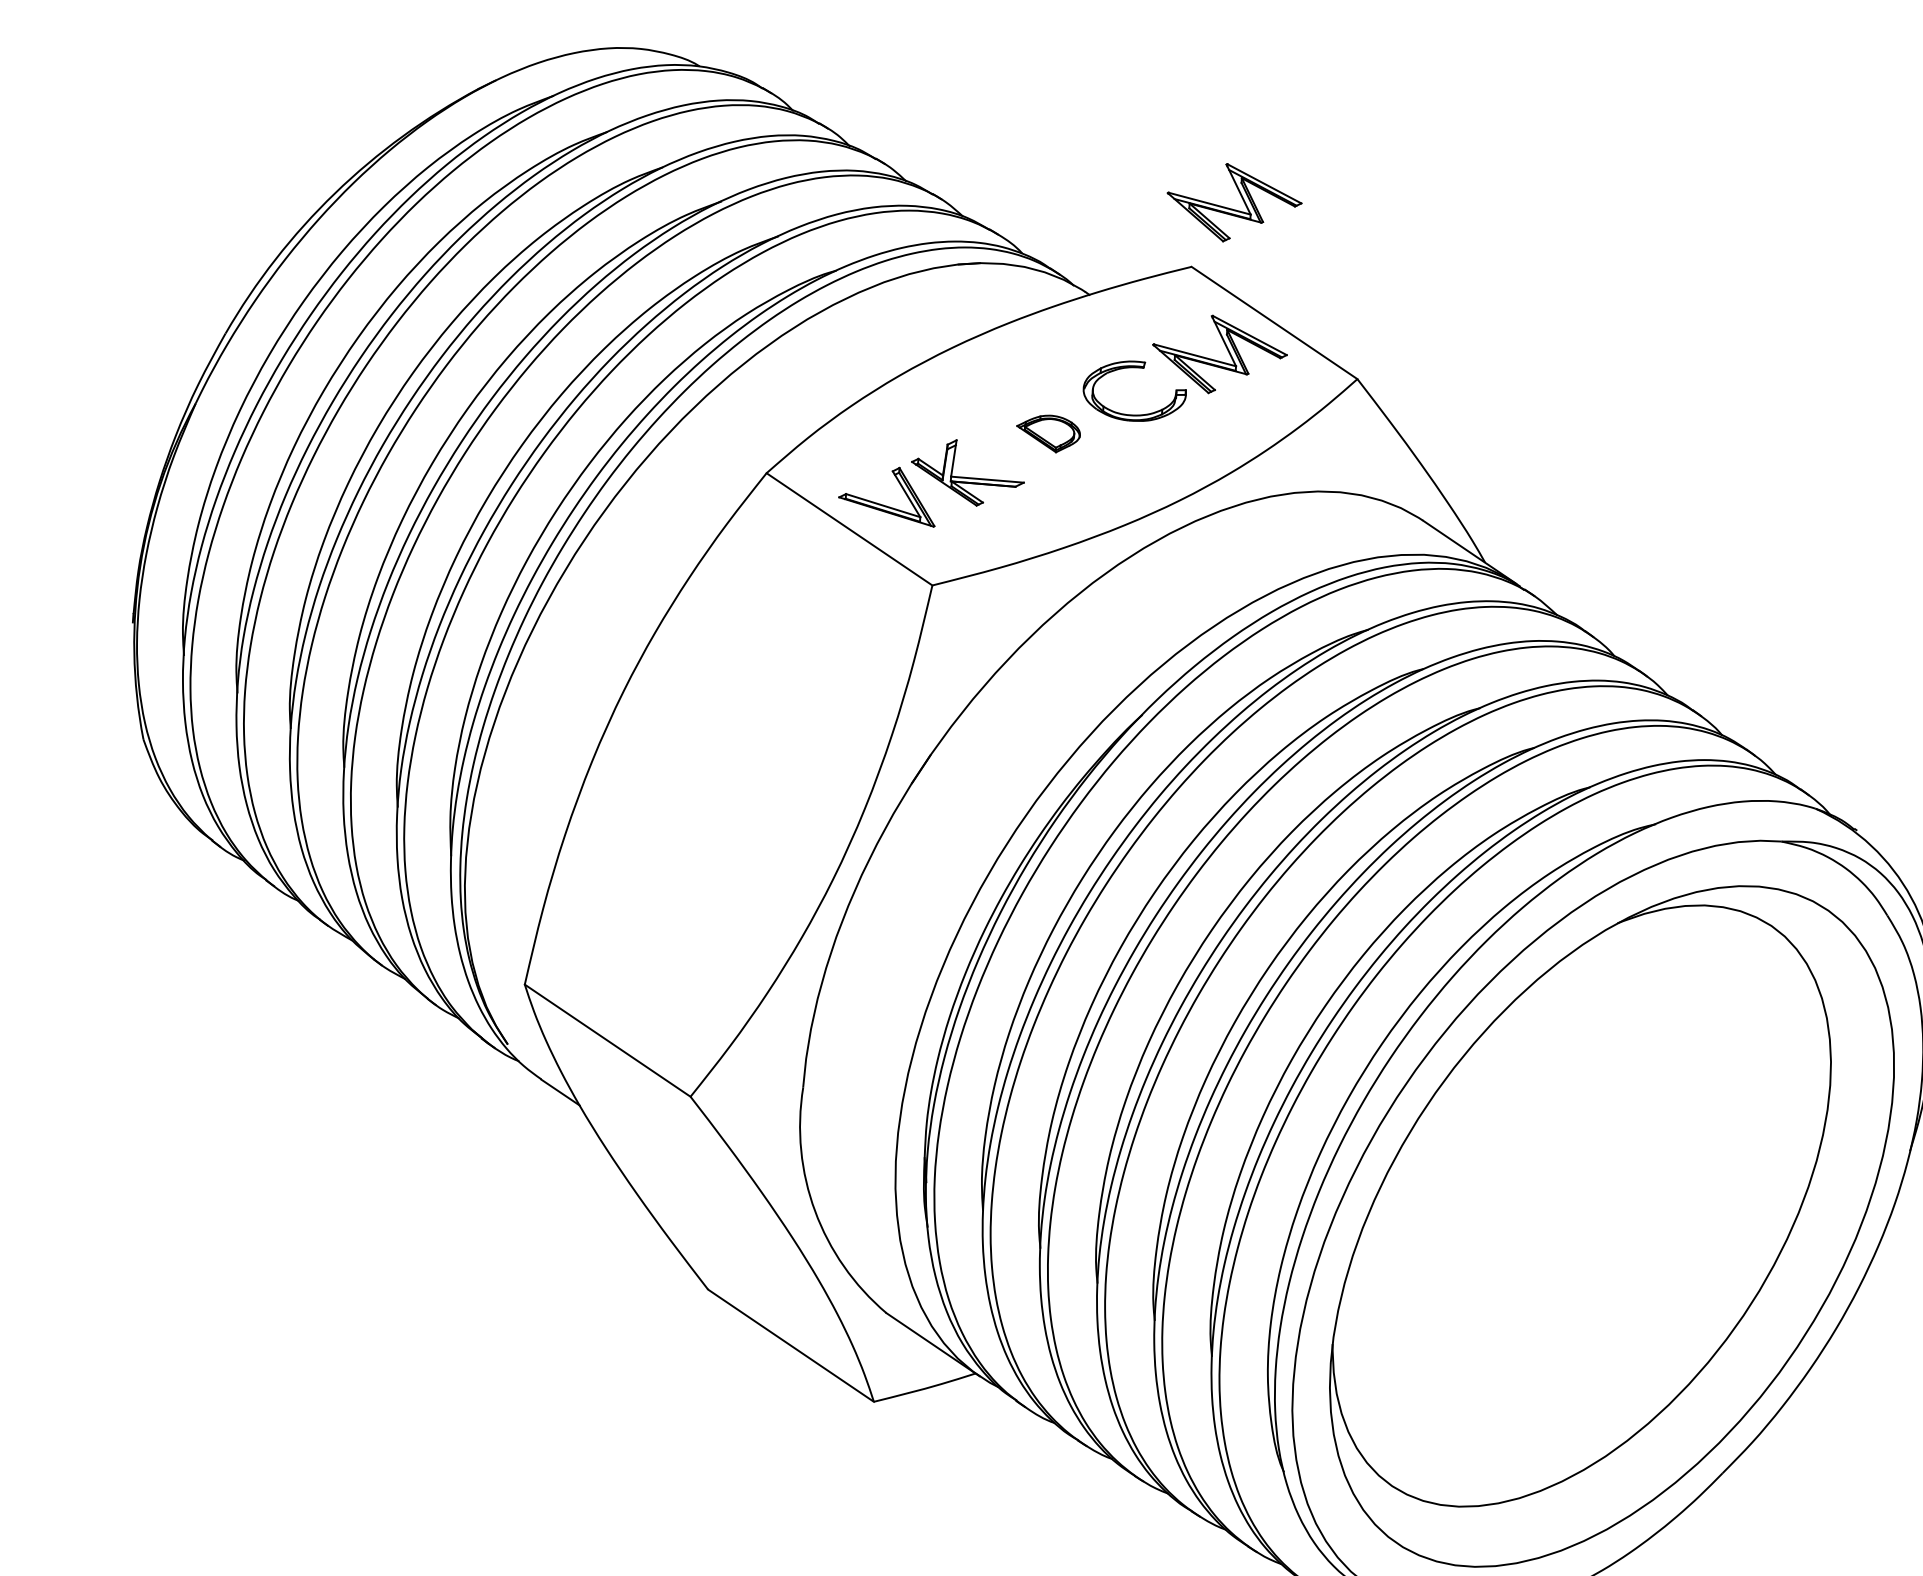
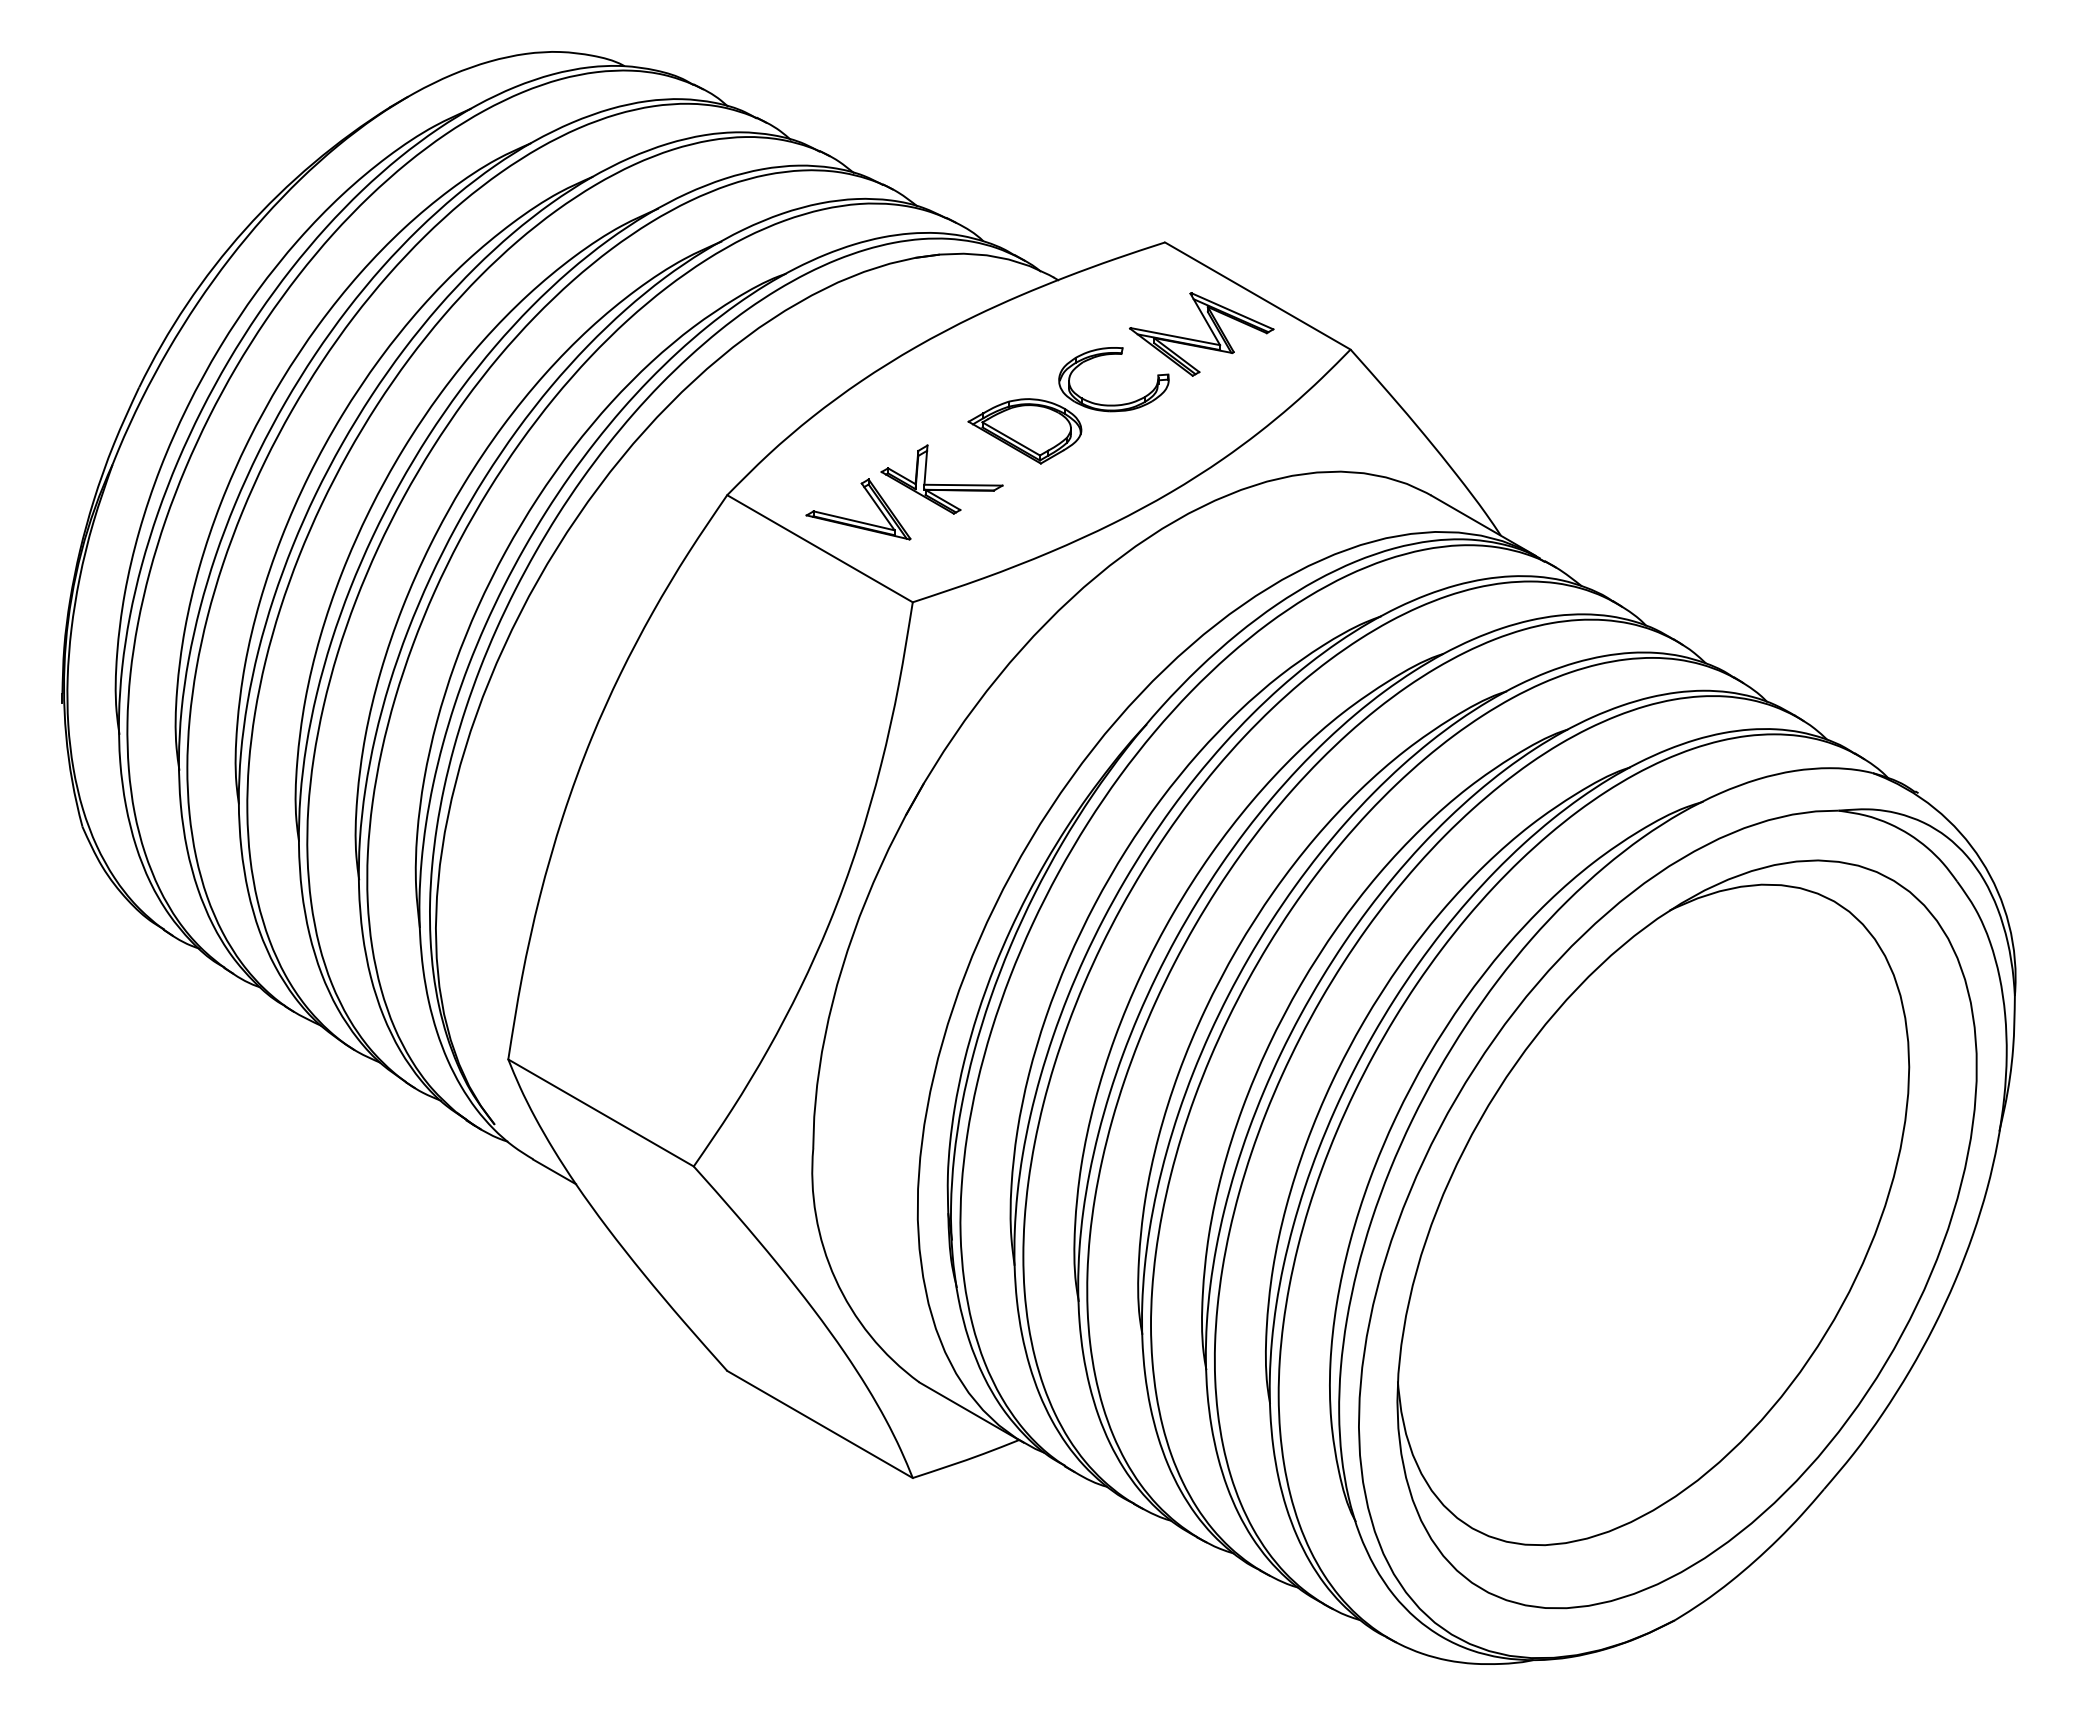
part: (1234, 203) -> (1205, 171), removed
part: (1047, 433) -> (1024, 431), size x1.67

